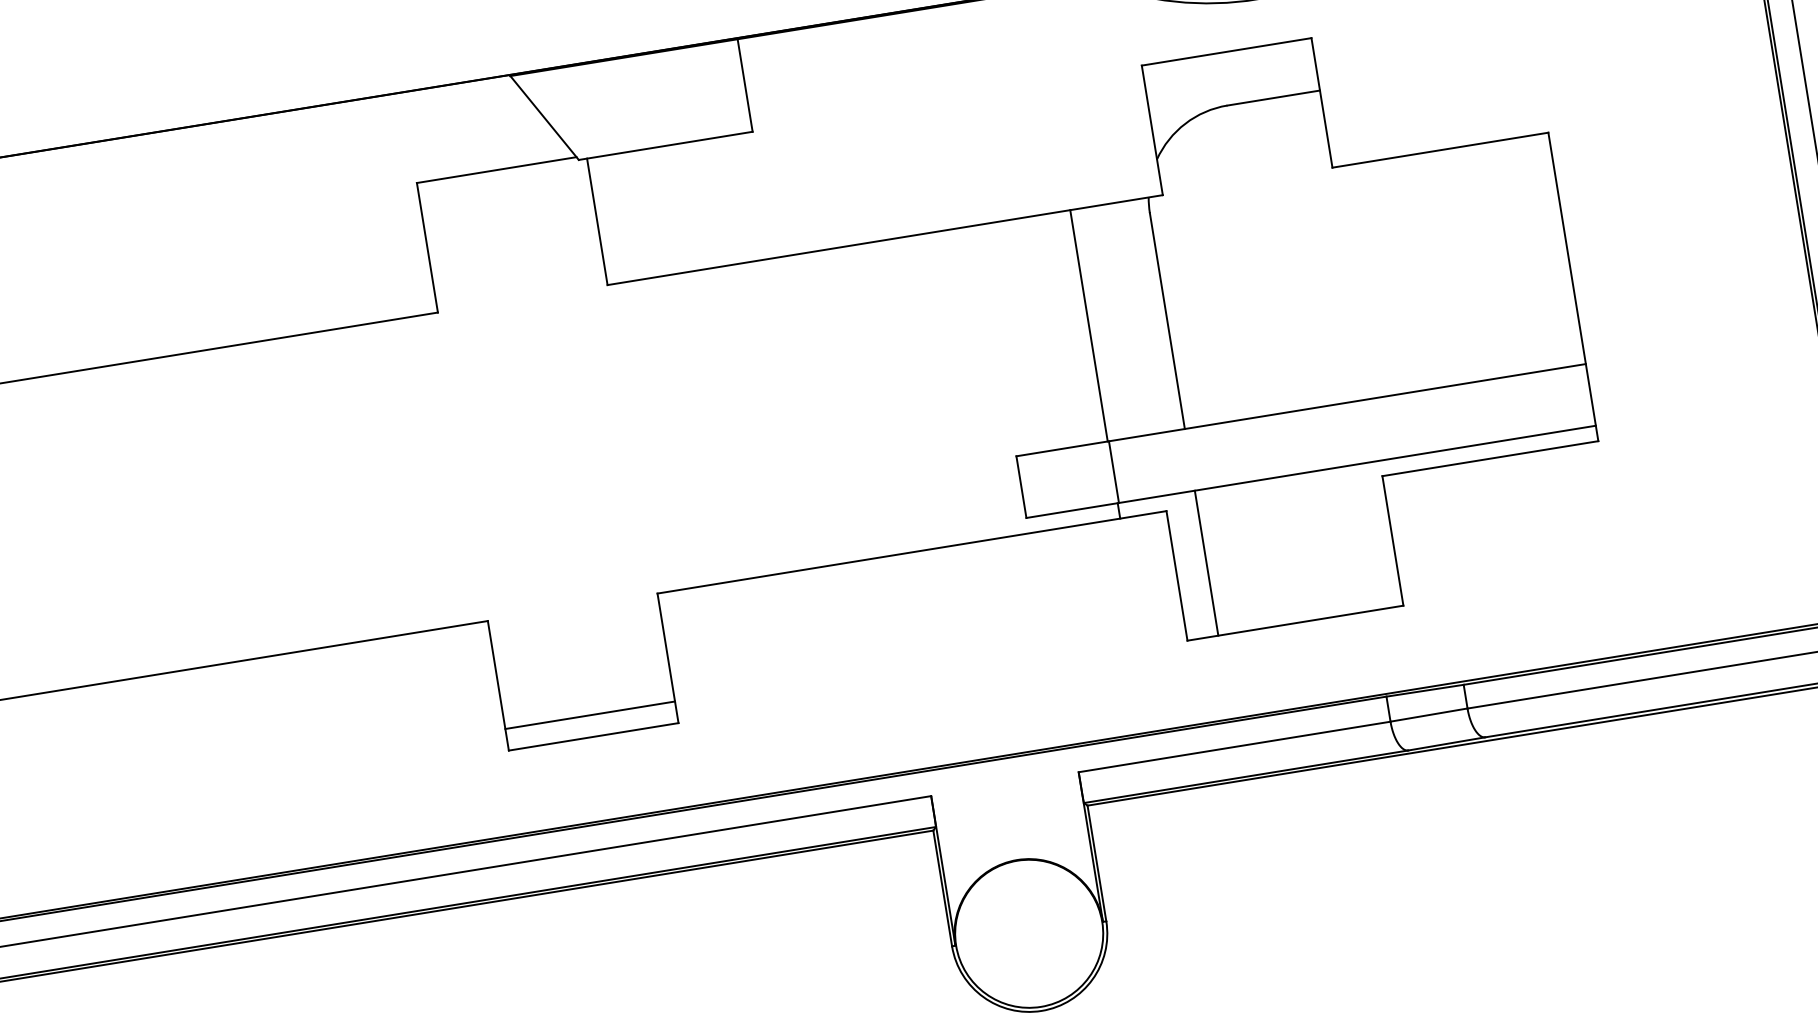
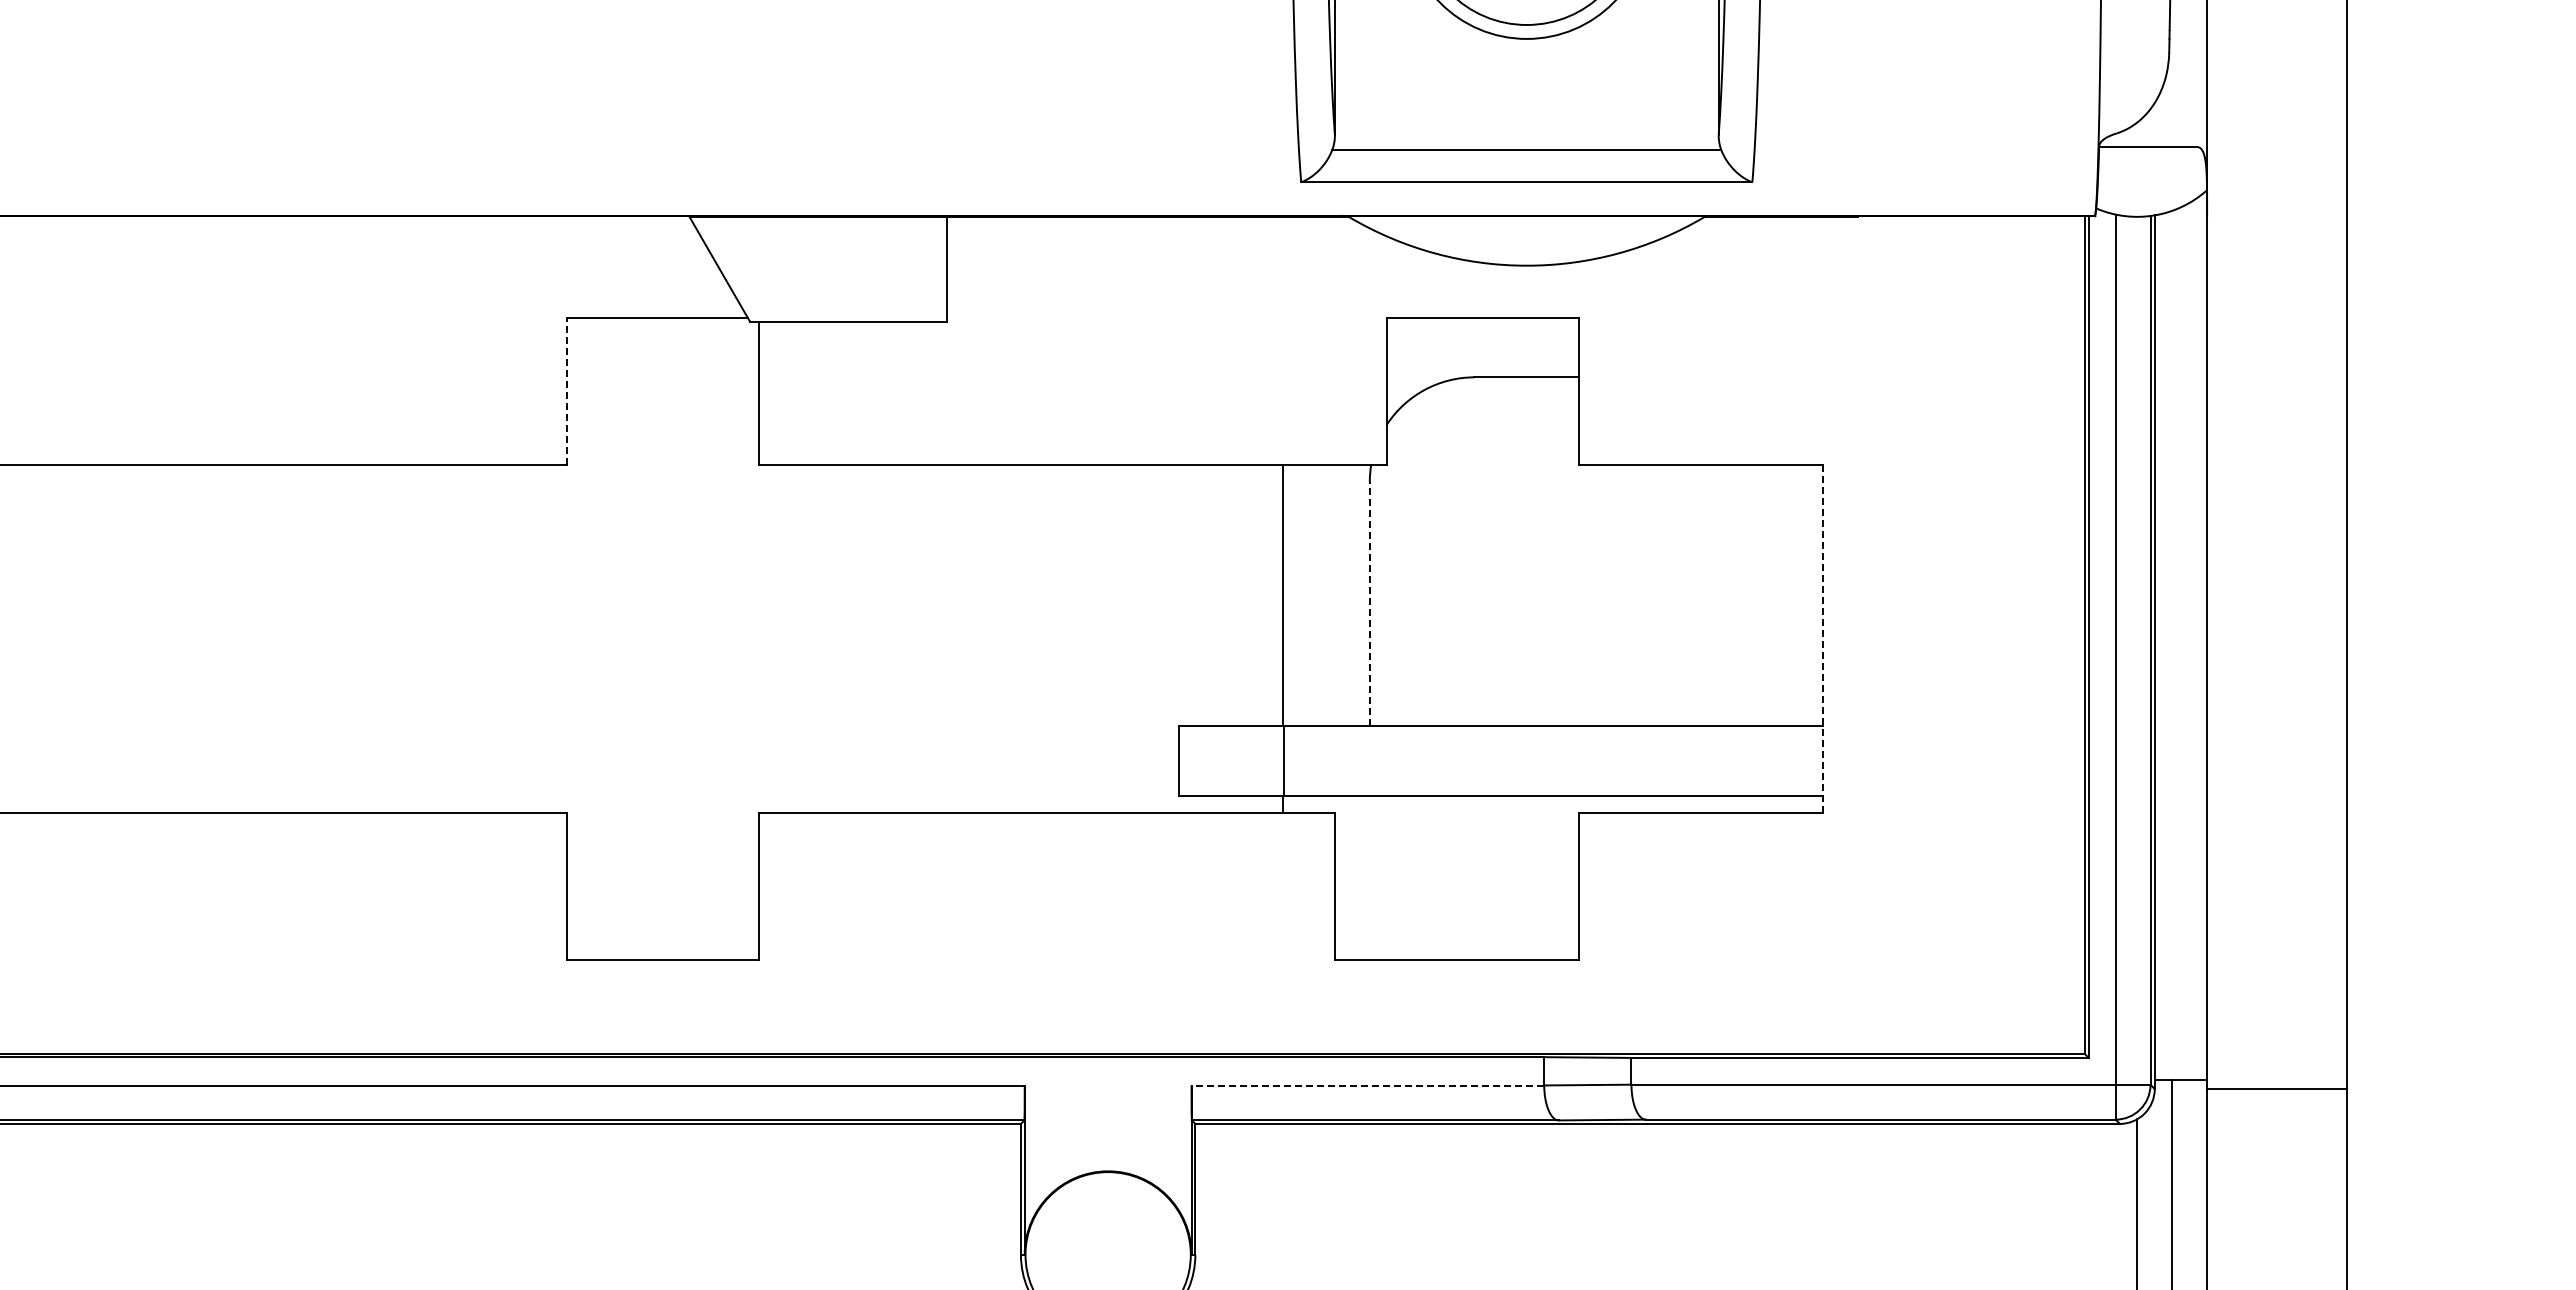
line: (427, 247) -> (567, 390), solid -> dashed
line: (1573, 287) -> (1823, 639), solid -> dashed
line: (1167, 320) -> (1369, 603), solid -> dashed
line: (1206, 562) -> (1369, 877), removed
line: (590, 715) -> (663, 935), removed
line: (1234, 747) -> (1367, 1085), solid -> dashed

